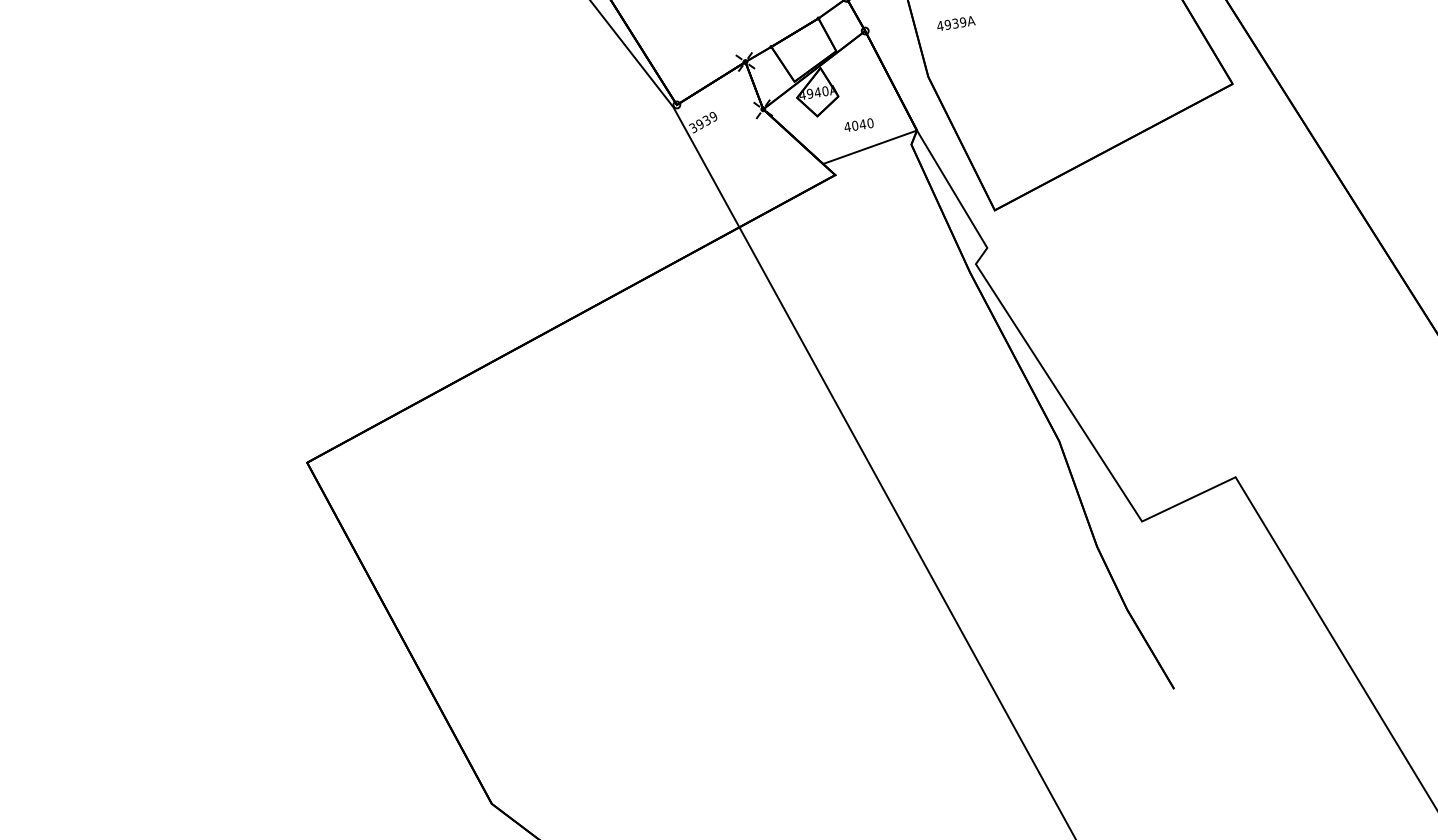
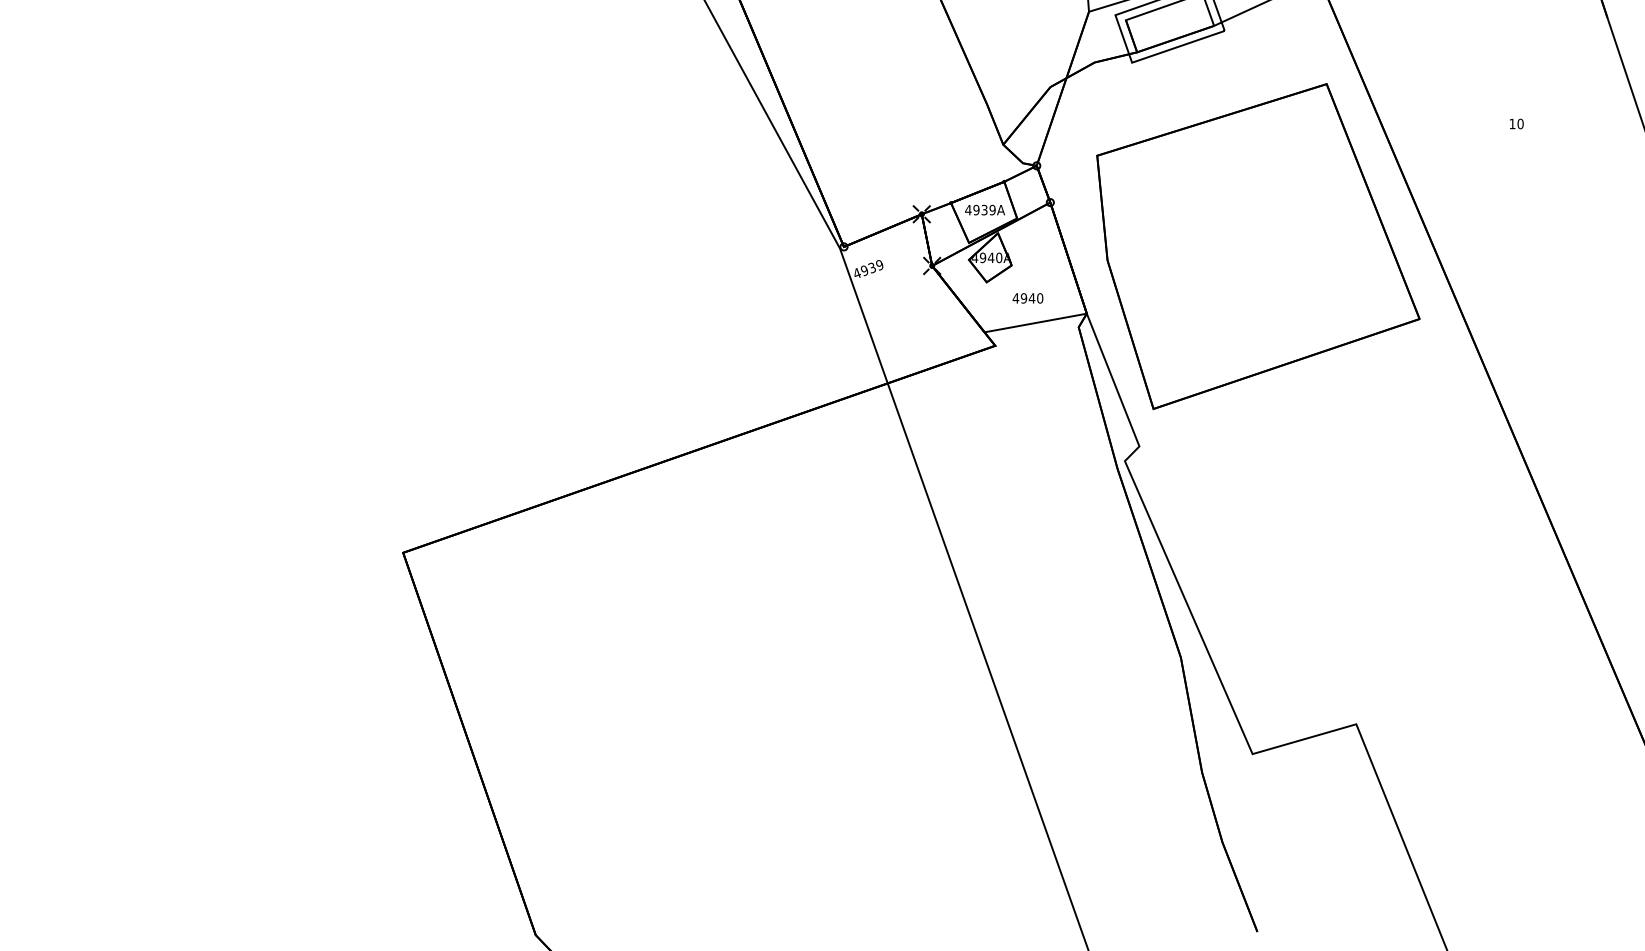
text: (955, 23) -> (984, 209), moved
text: (854, 125) -> (1023, 298), 4040 -> 4940
text: (692, 128) -> (856, 273), 3939 -> 4939

